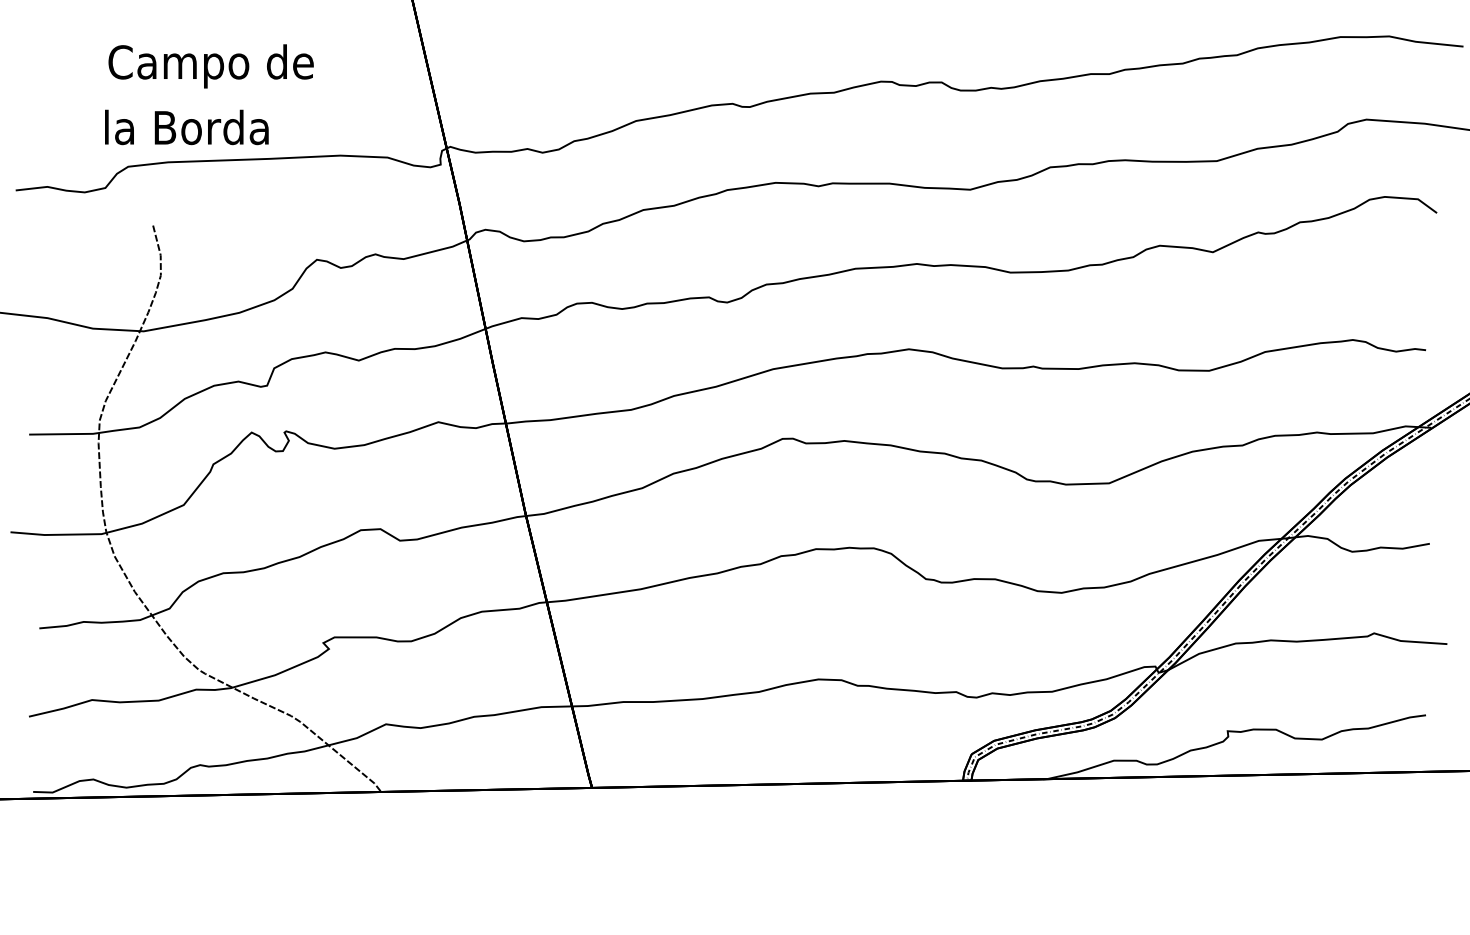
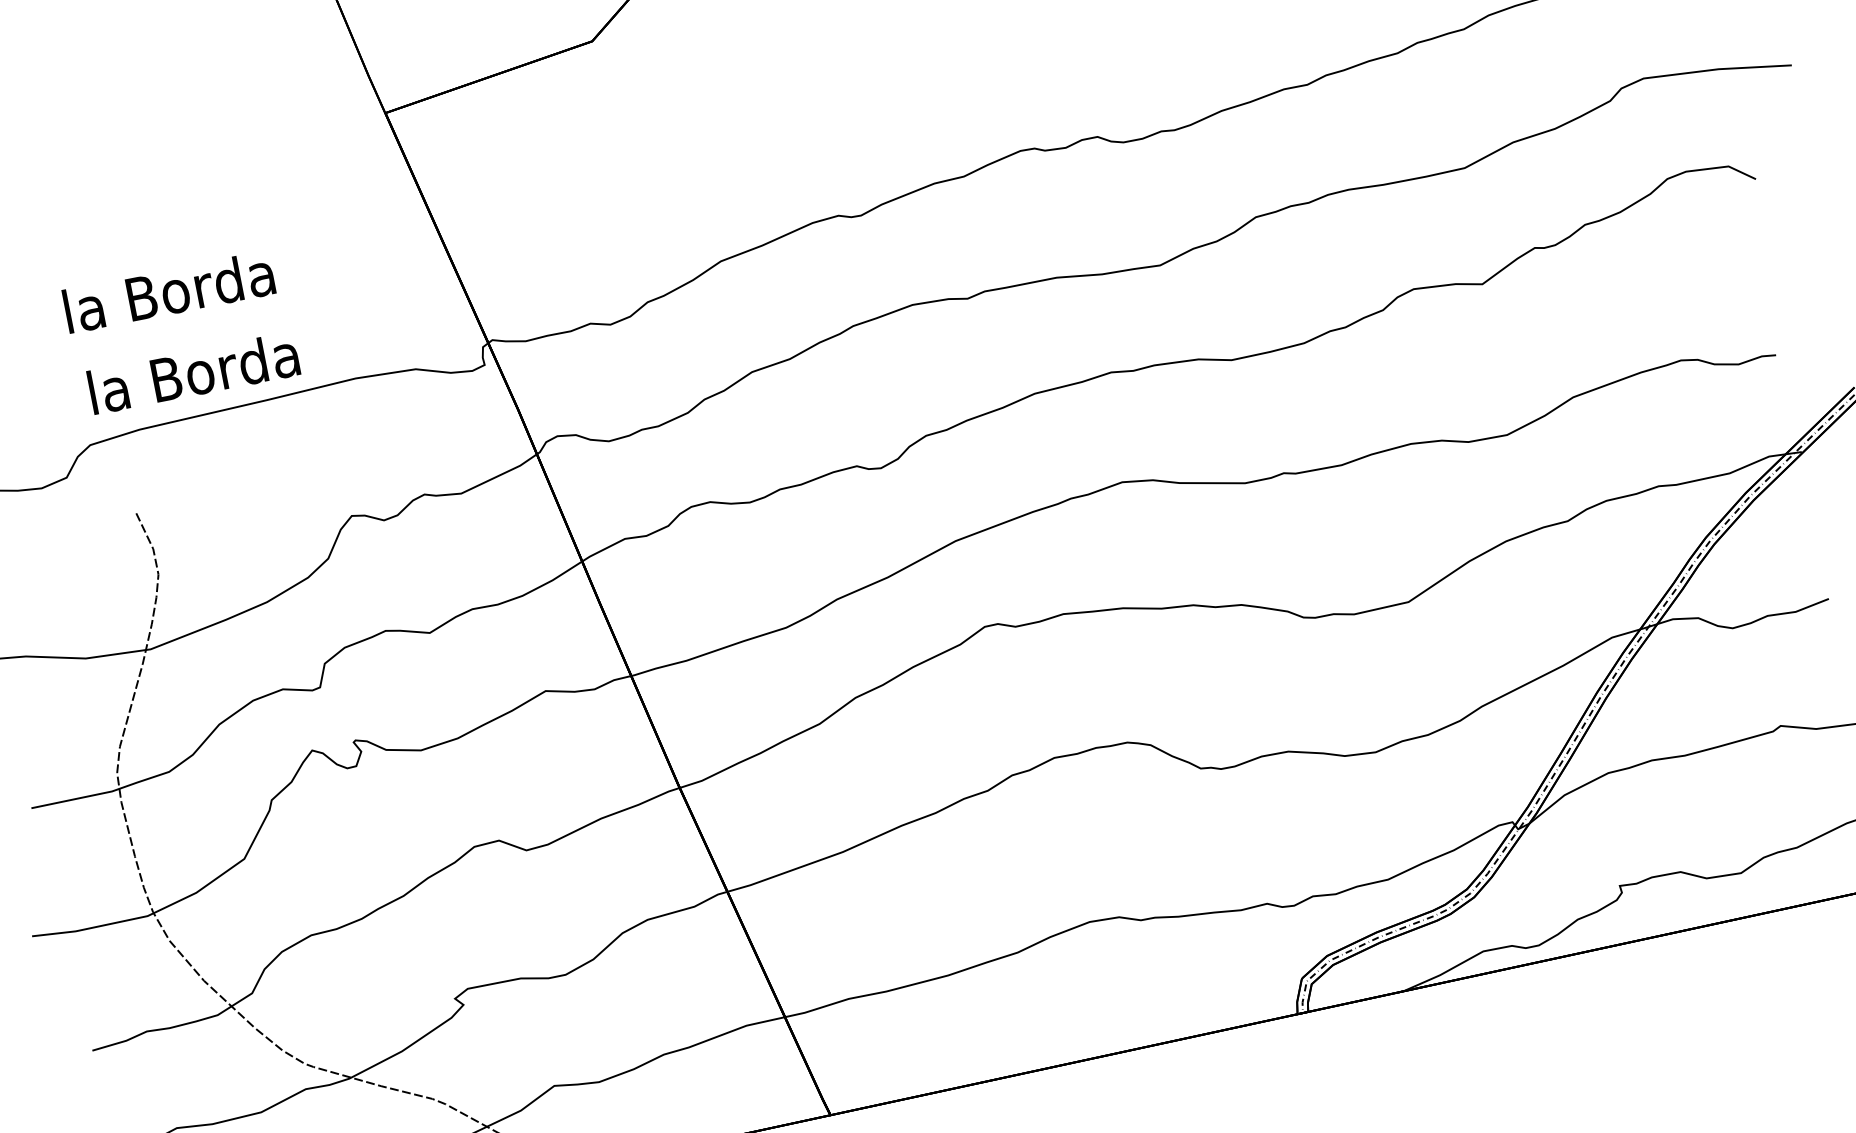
text: (210, 66) -> (169, 298), Campo de -> la Borda
text: (186, 127) -> (193, 373), moved

